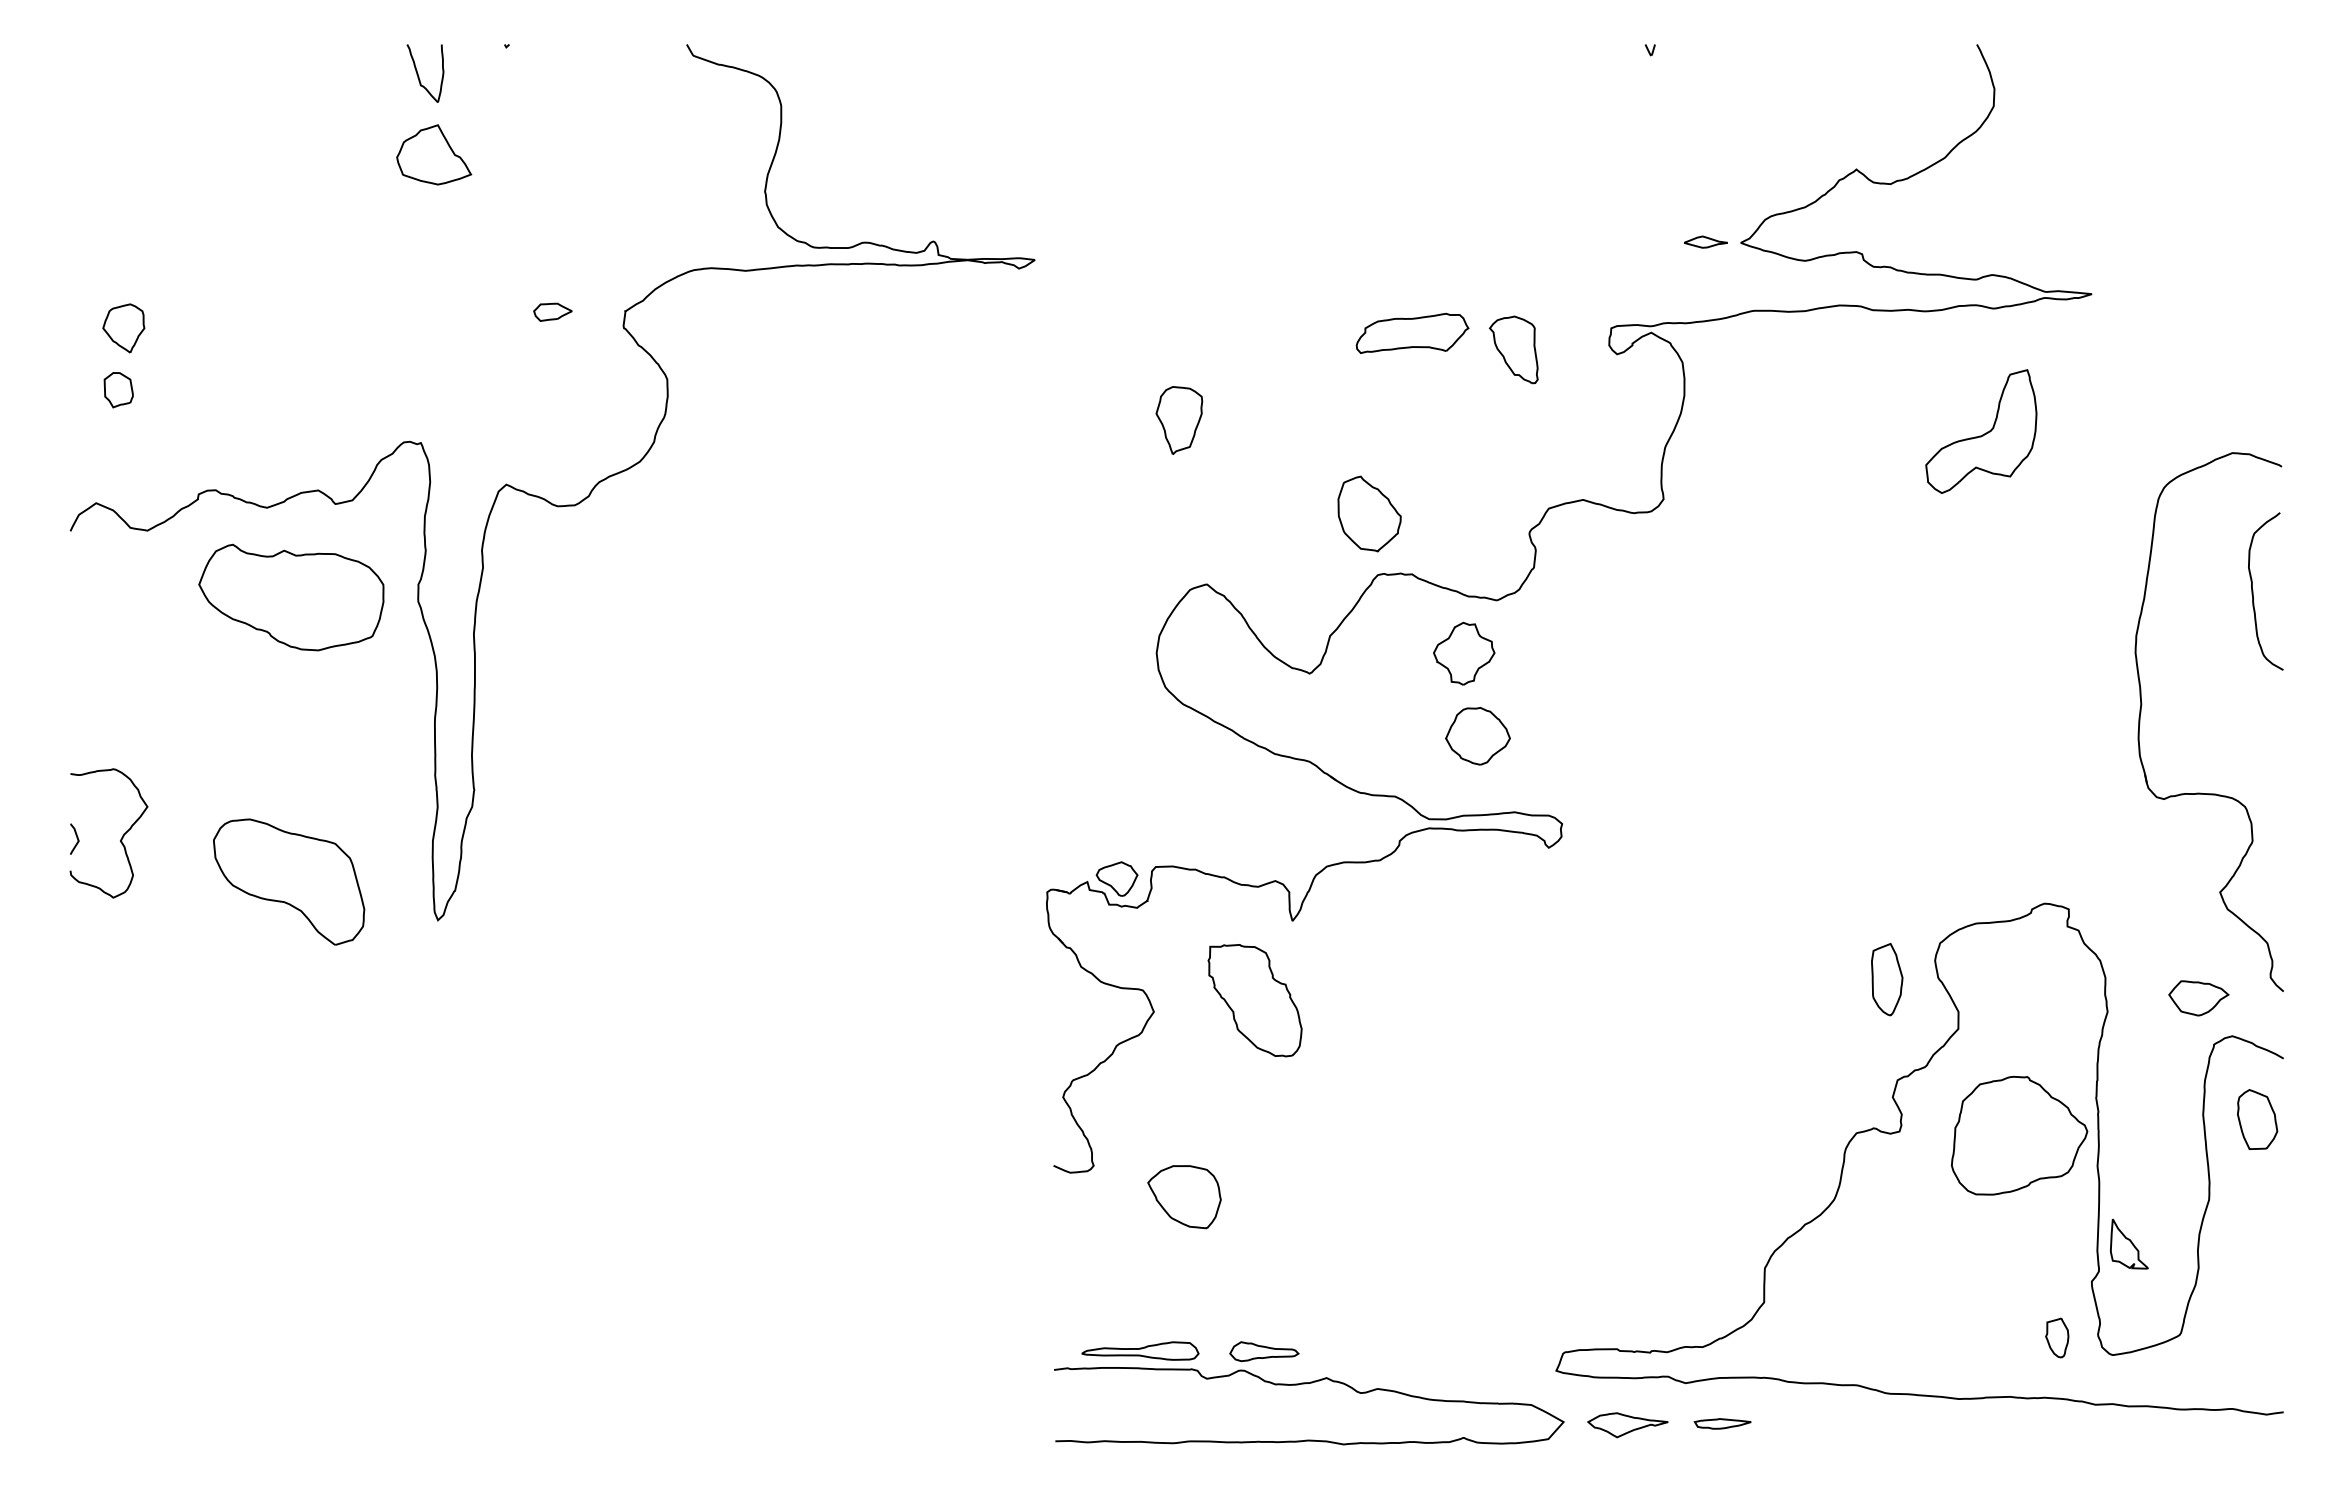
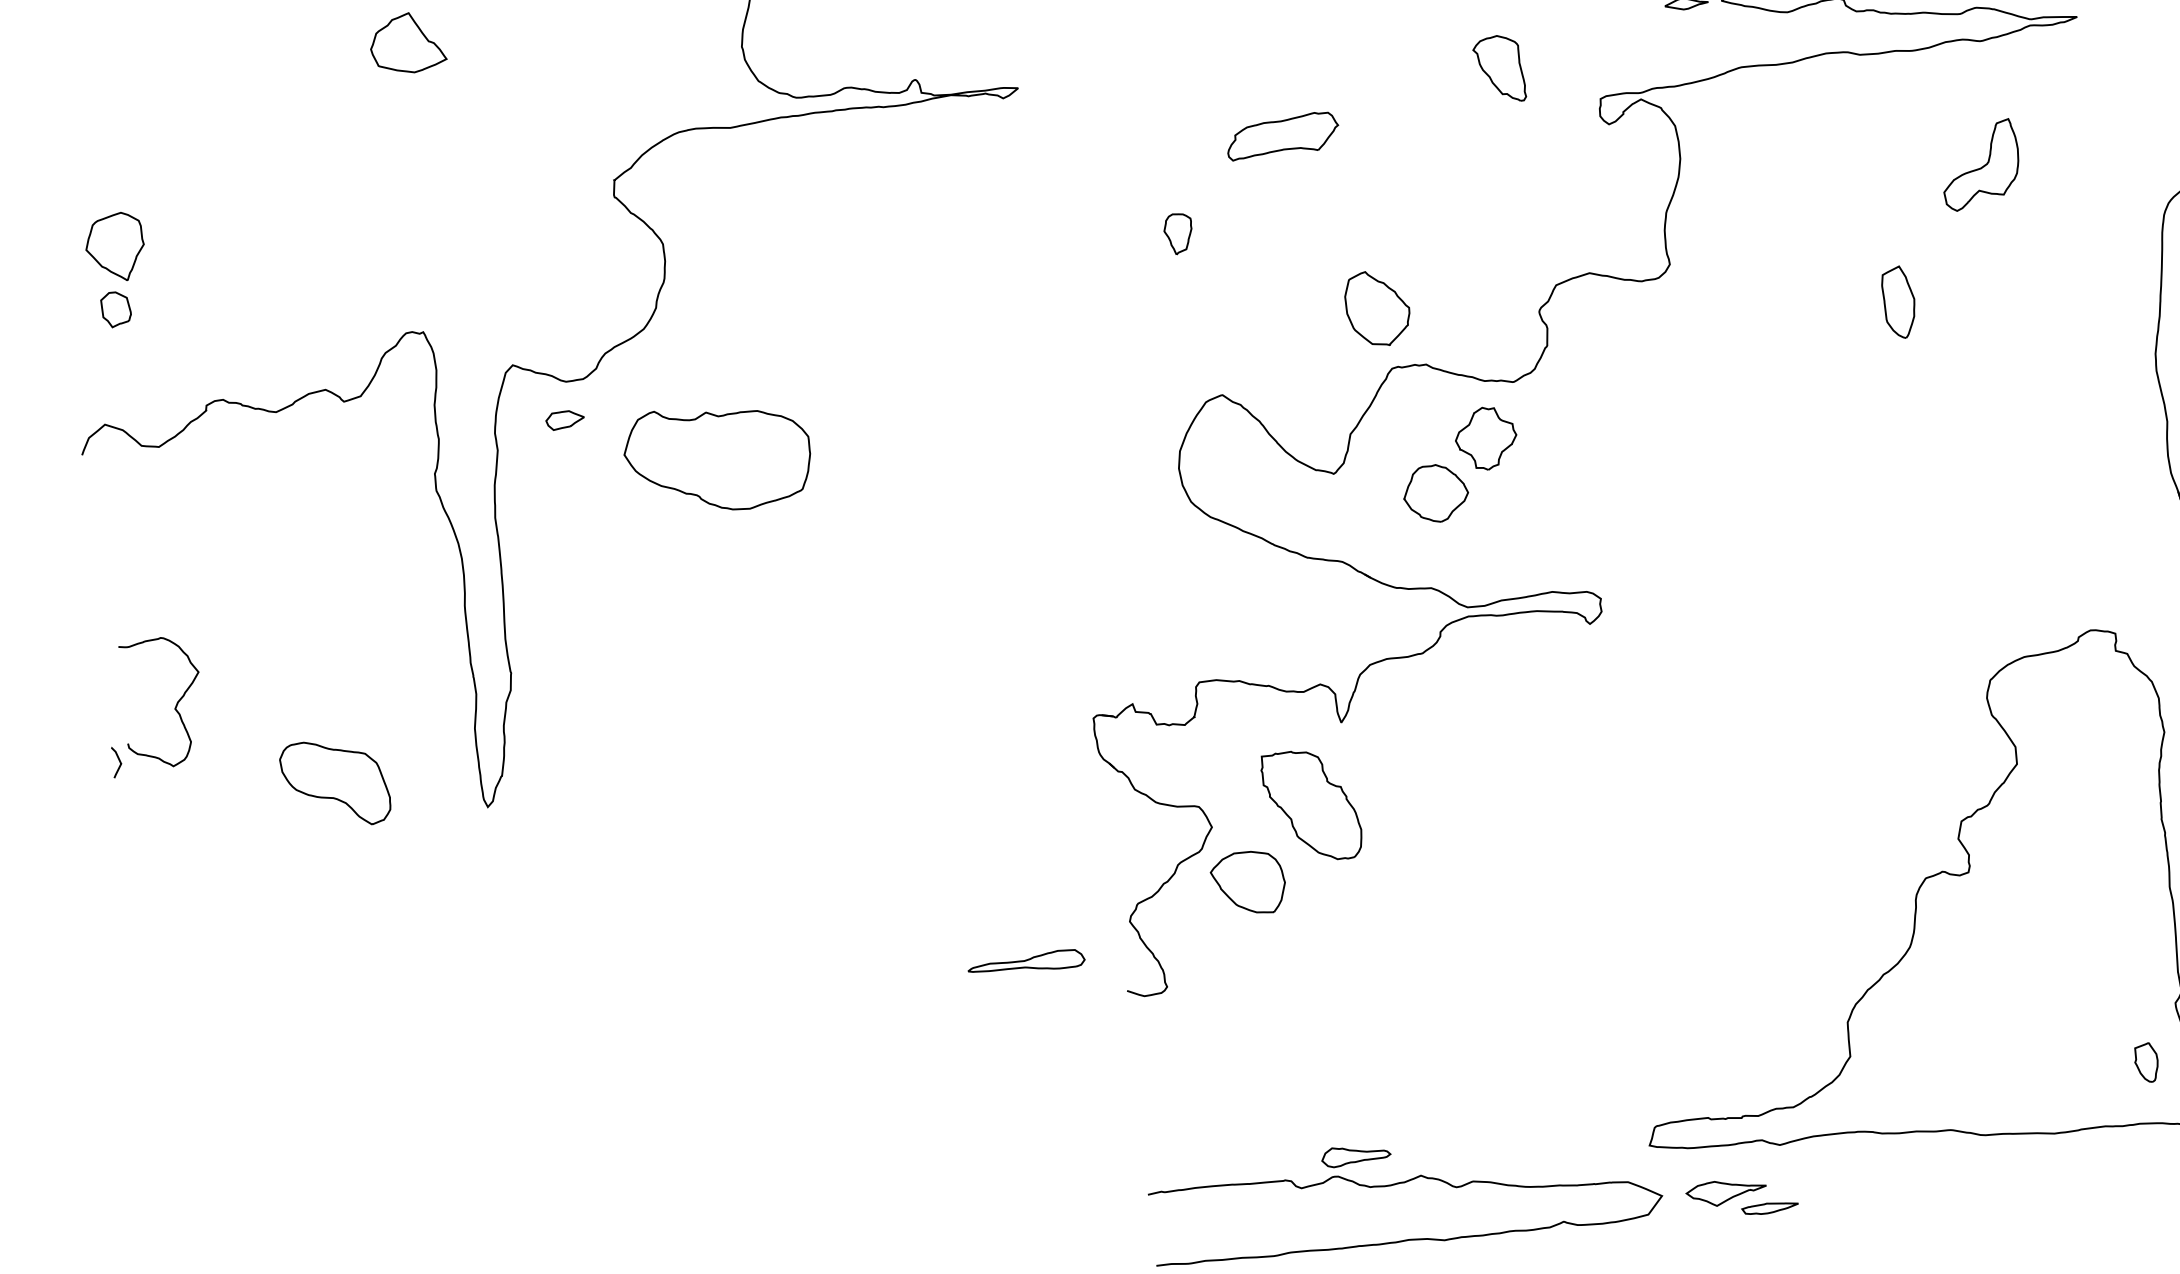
part: (552, 311) -> (564, 419), moved
part: (123, 328) -> (114, 247), size x1.4
part: (1412, 332) -> (1282, 134), moved
part: (1513, 349) -> (1498, 68), moved
part: (1179, 420) -> (1178, 234), size x0.6
part: (1981, 431) -> (1980, 165), size x0.7
part: (291, 597) -> (717, 458), moved
part: (1477, 736) -> (1435, 493), moved
curve: (120, 839) -> (174, 707), moved
part: (1116, 878) -> (1161, 697), removed
part: (289, 881) -> (335, 783), size x0.7
part: (1887, 979) -> (1899, 302), moved
part: (2019, 1135) -> (2088, 864), removed
part: (1184, 1197) -> (1248, 883), moved
part: (1140, 1350) -> (1026, 962), moved
part: (1722, 1423) -> (1769, 1207), moved

